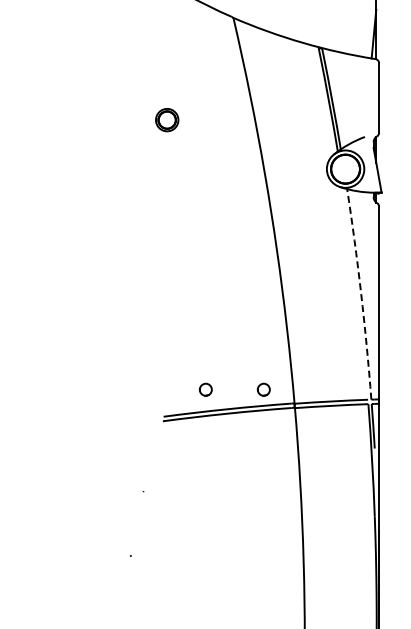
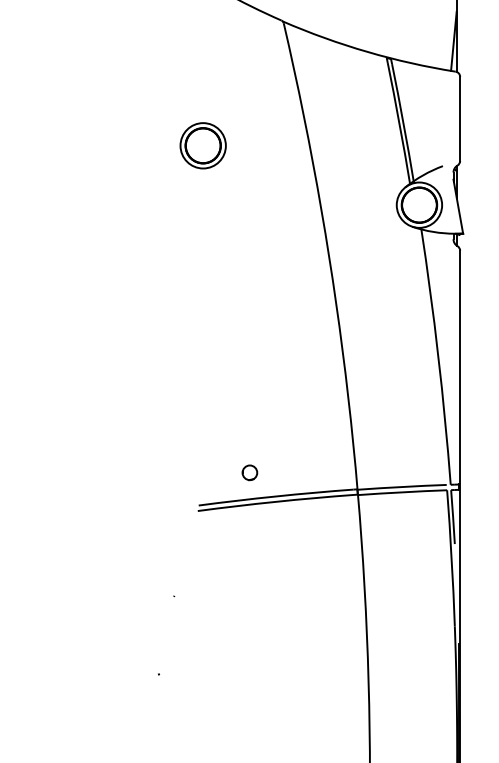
part: (166, 119) -> (202, 144), size x1.67
arc: (361, 293) -> (438, 356), dashed -> solid
circle: (263, 389) -> (319, 472), removed

